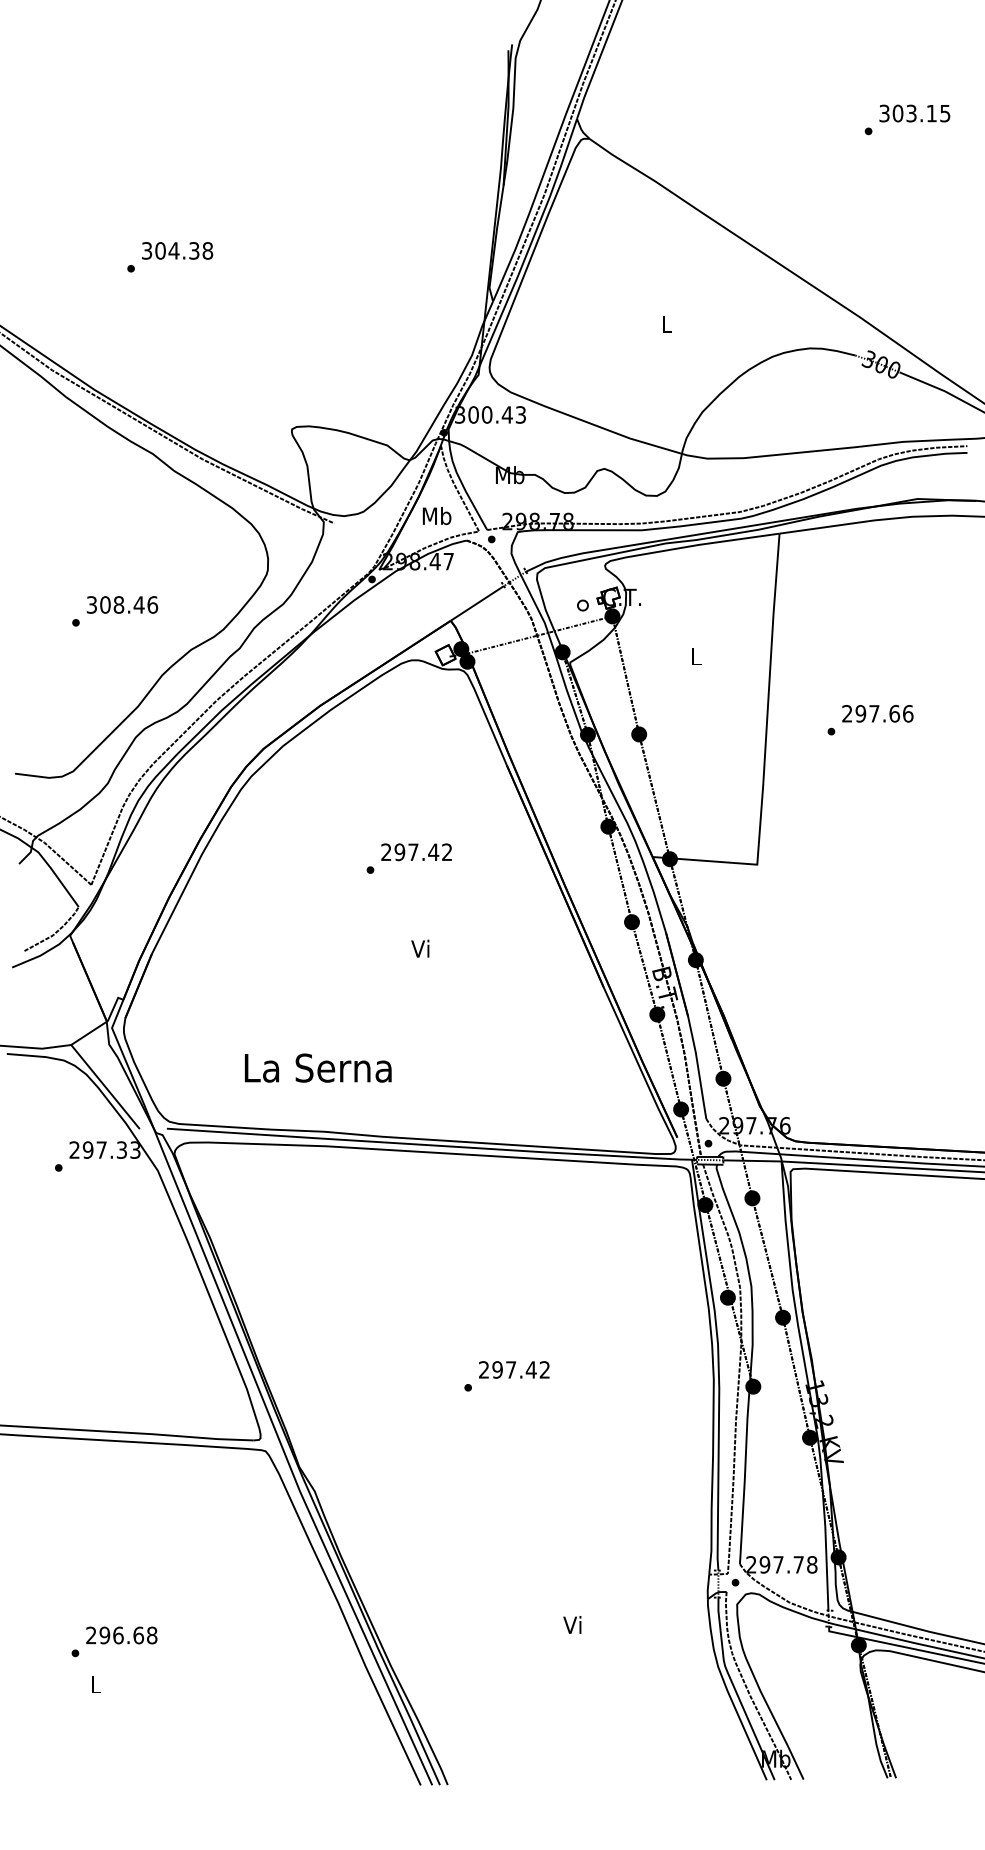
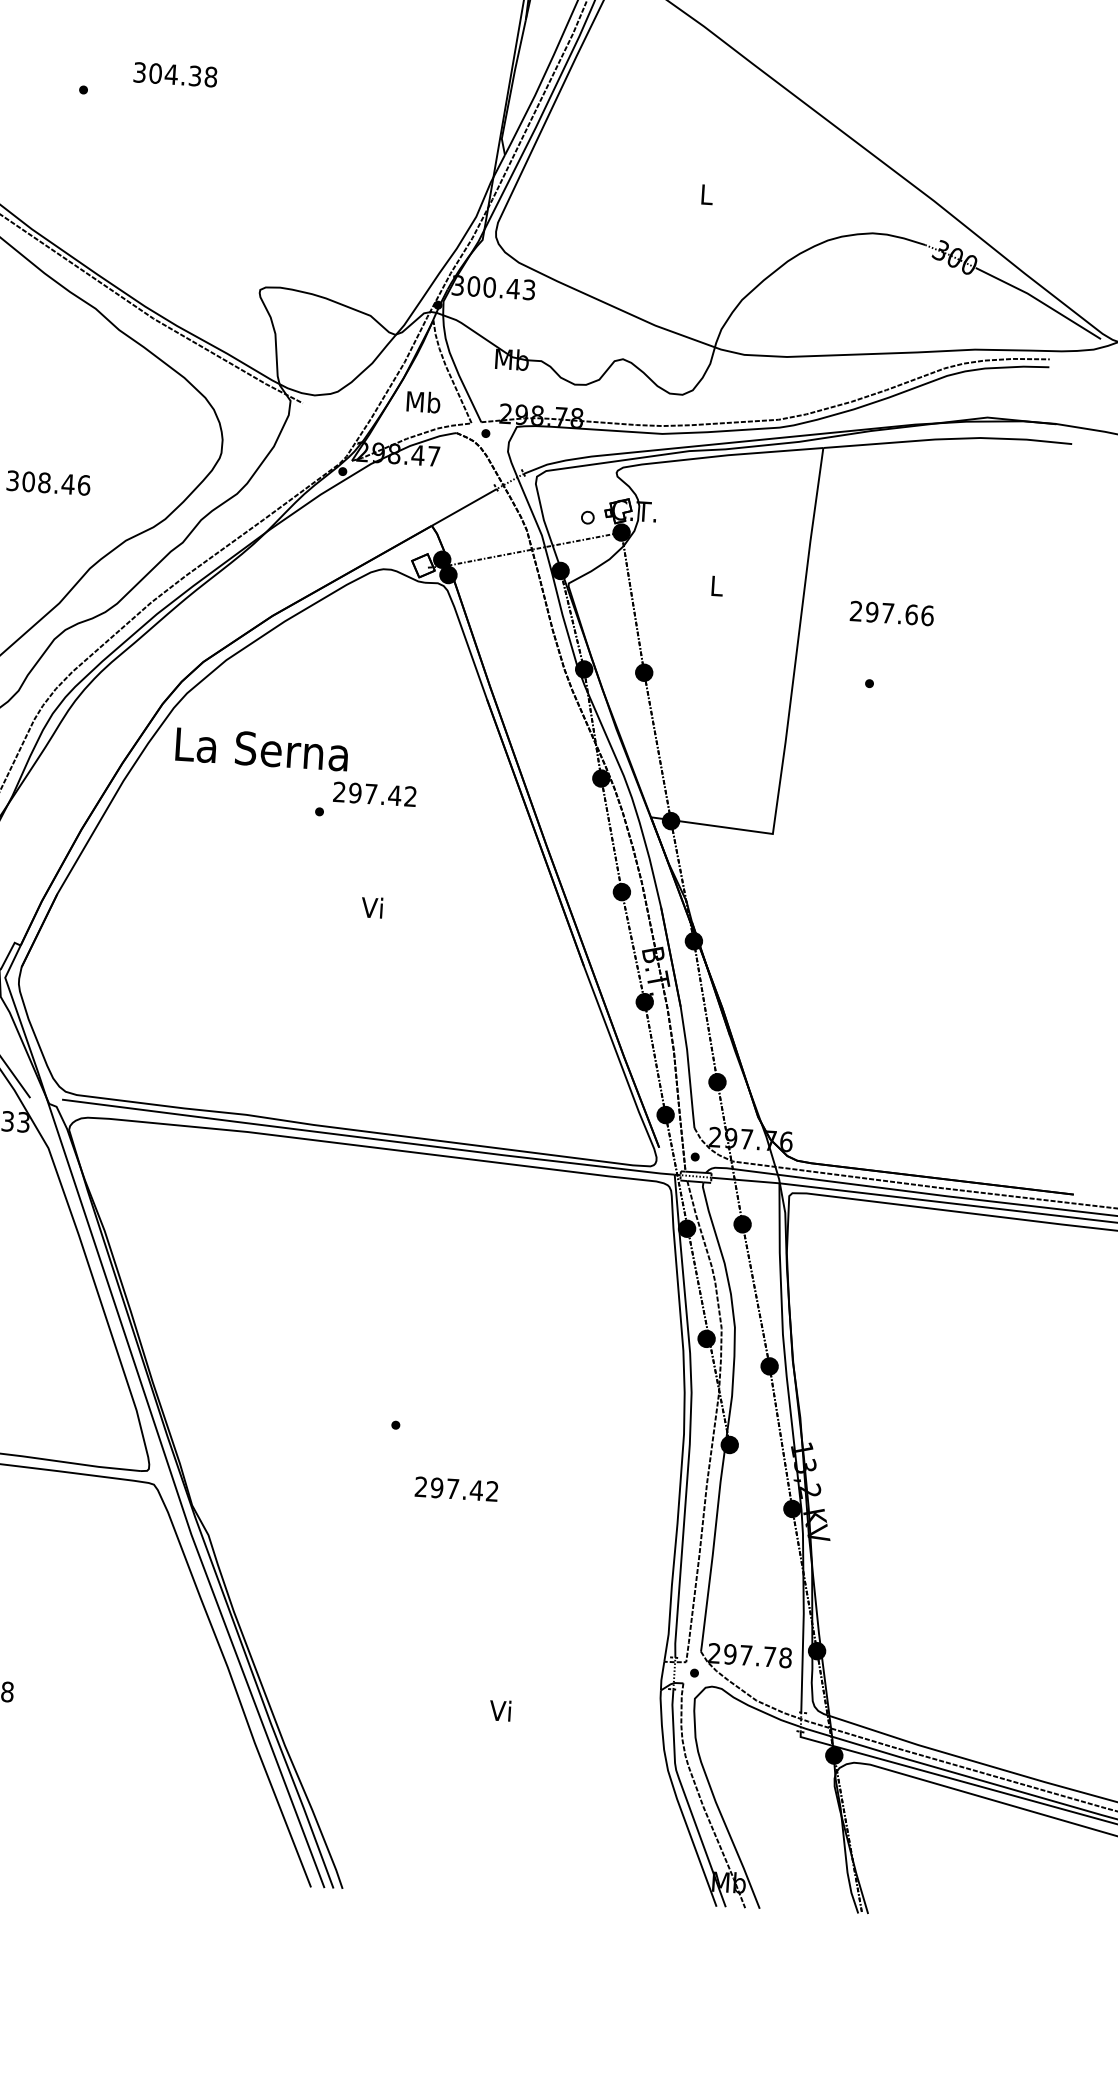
text: (177, 250) -> (175, 74), moved
text: (877, 713) -> (891, 613), moved
text: (318, 1067) -> (262, 748), moved
text: (514, 1369) -> (456, 1488), moved

